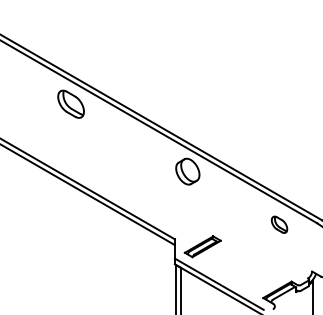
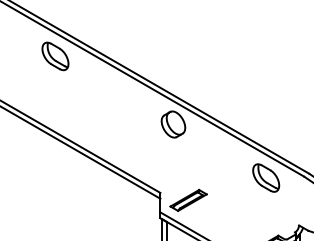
part: (279, 224) -> (266, 177), size x1.67

